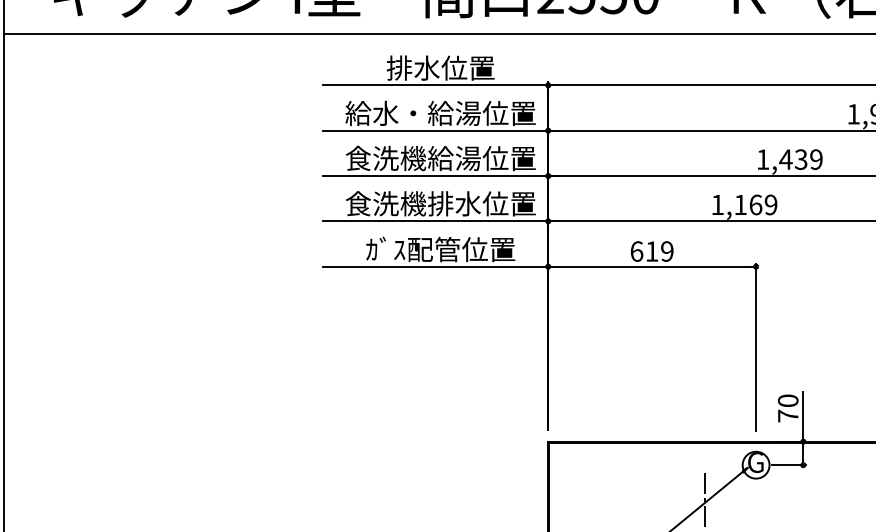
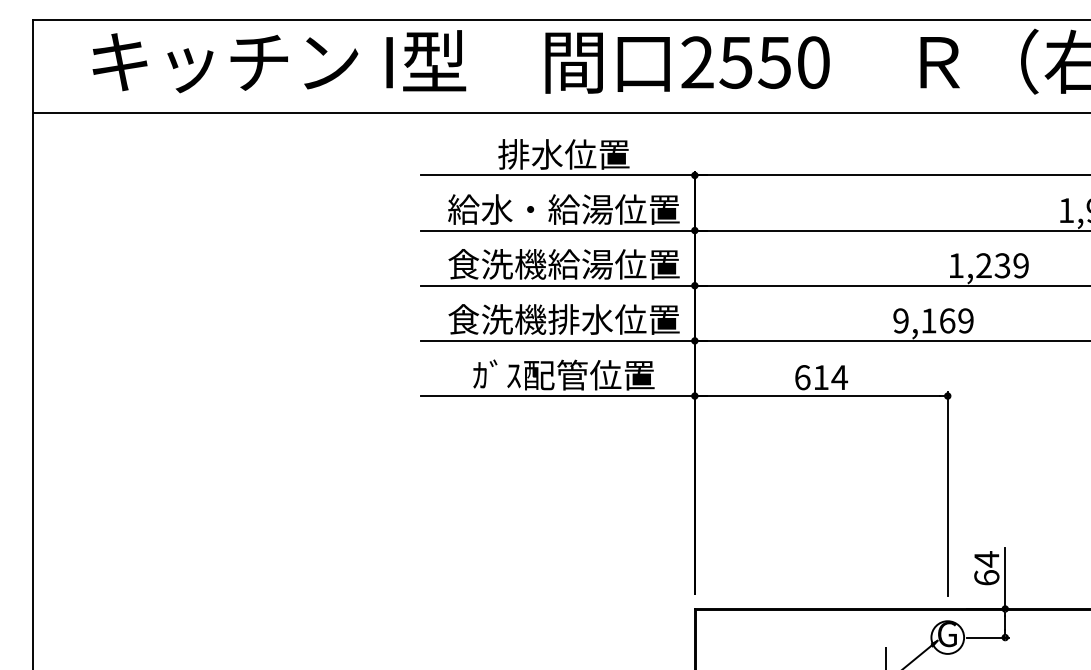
text: (785, 159) -> (983, 265), 1,439 -> 1,239
text: (717, 204) -> (900, 320), 1,169 -> 9,169
text: (667, 251) -> (839, 377), 619 -> 614
text: (787, 408) -> (986, 568), 70 -> 64

